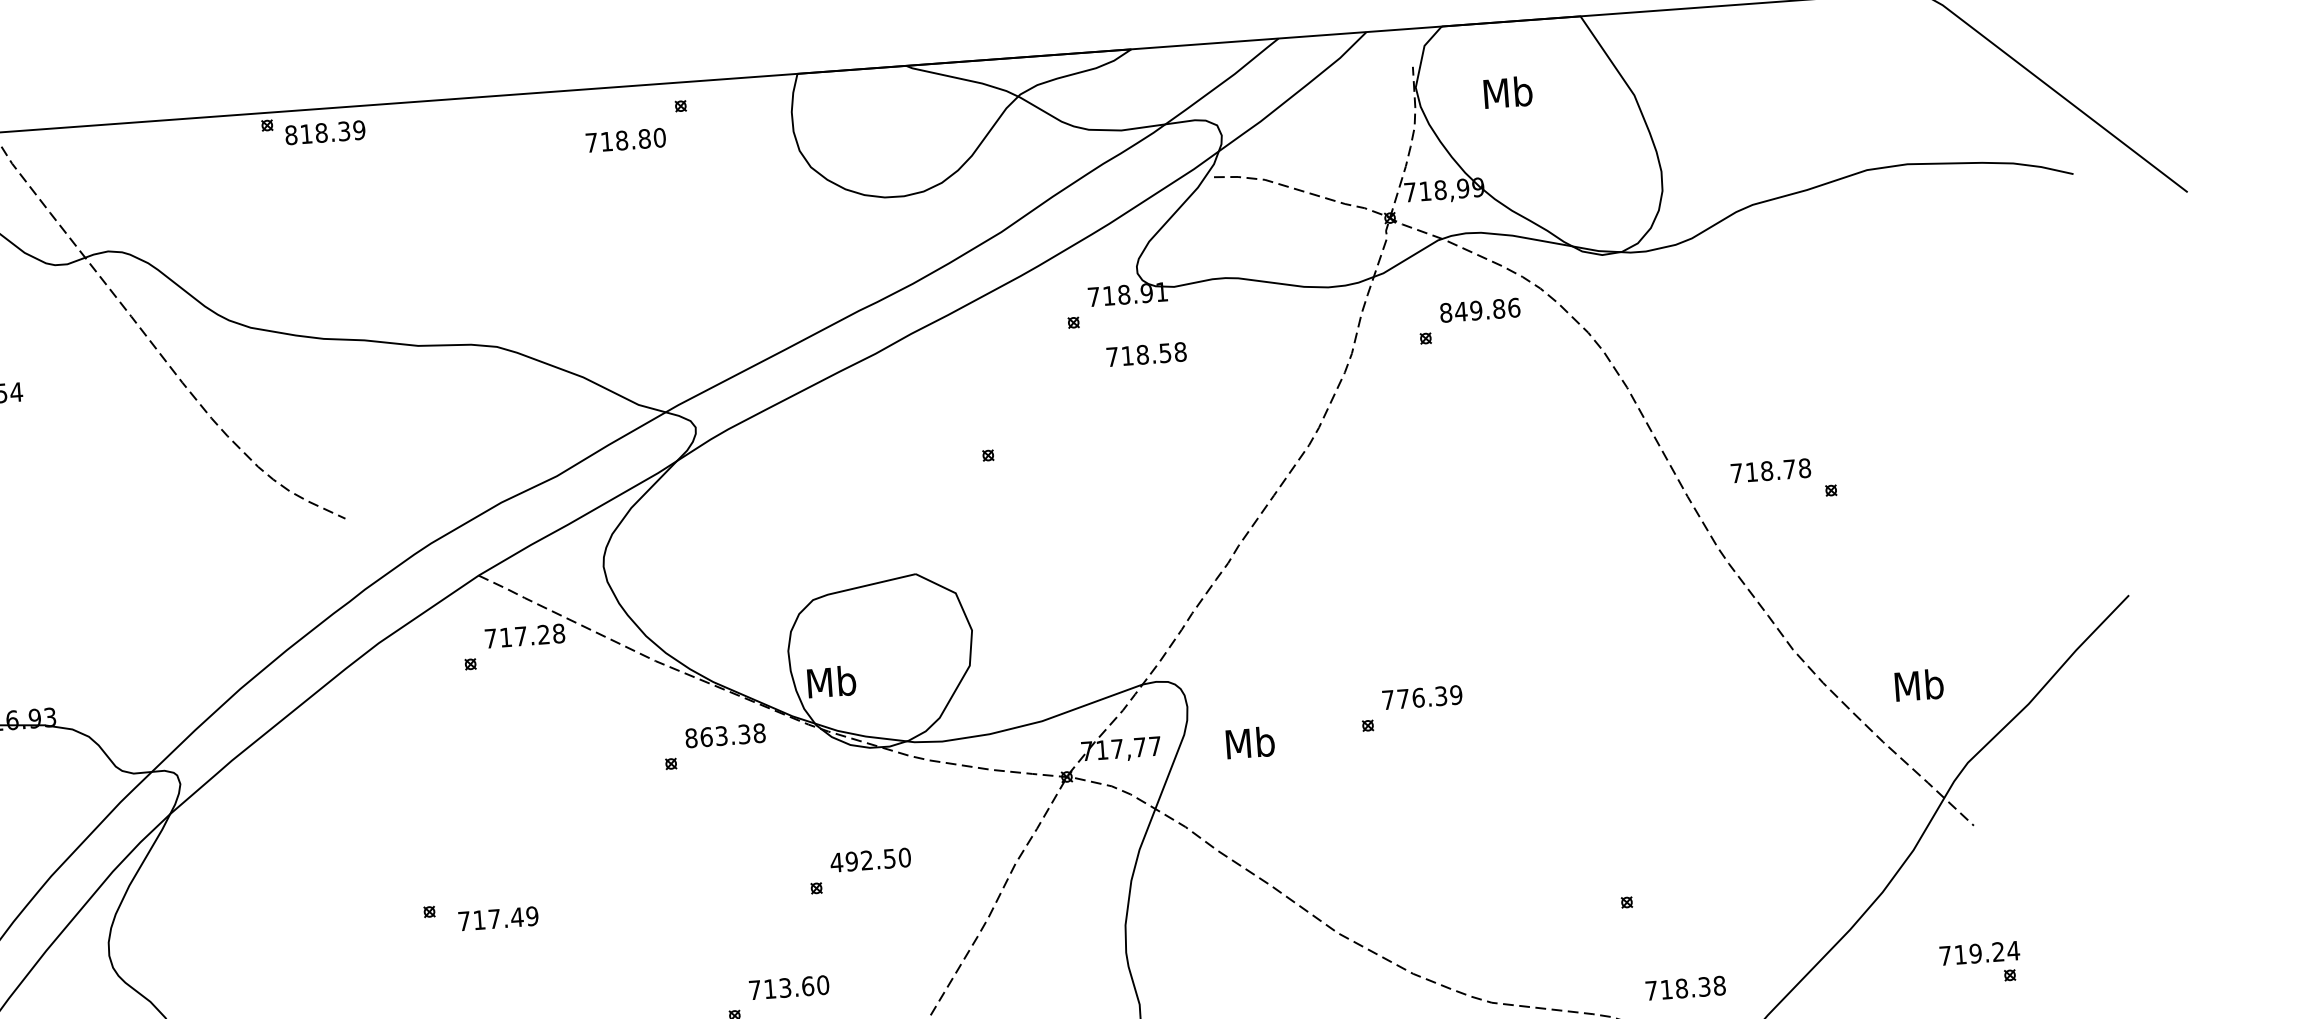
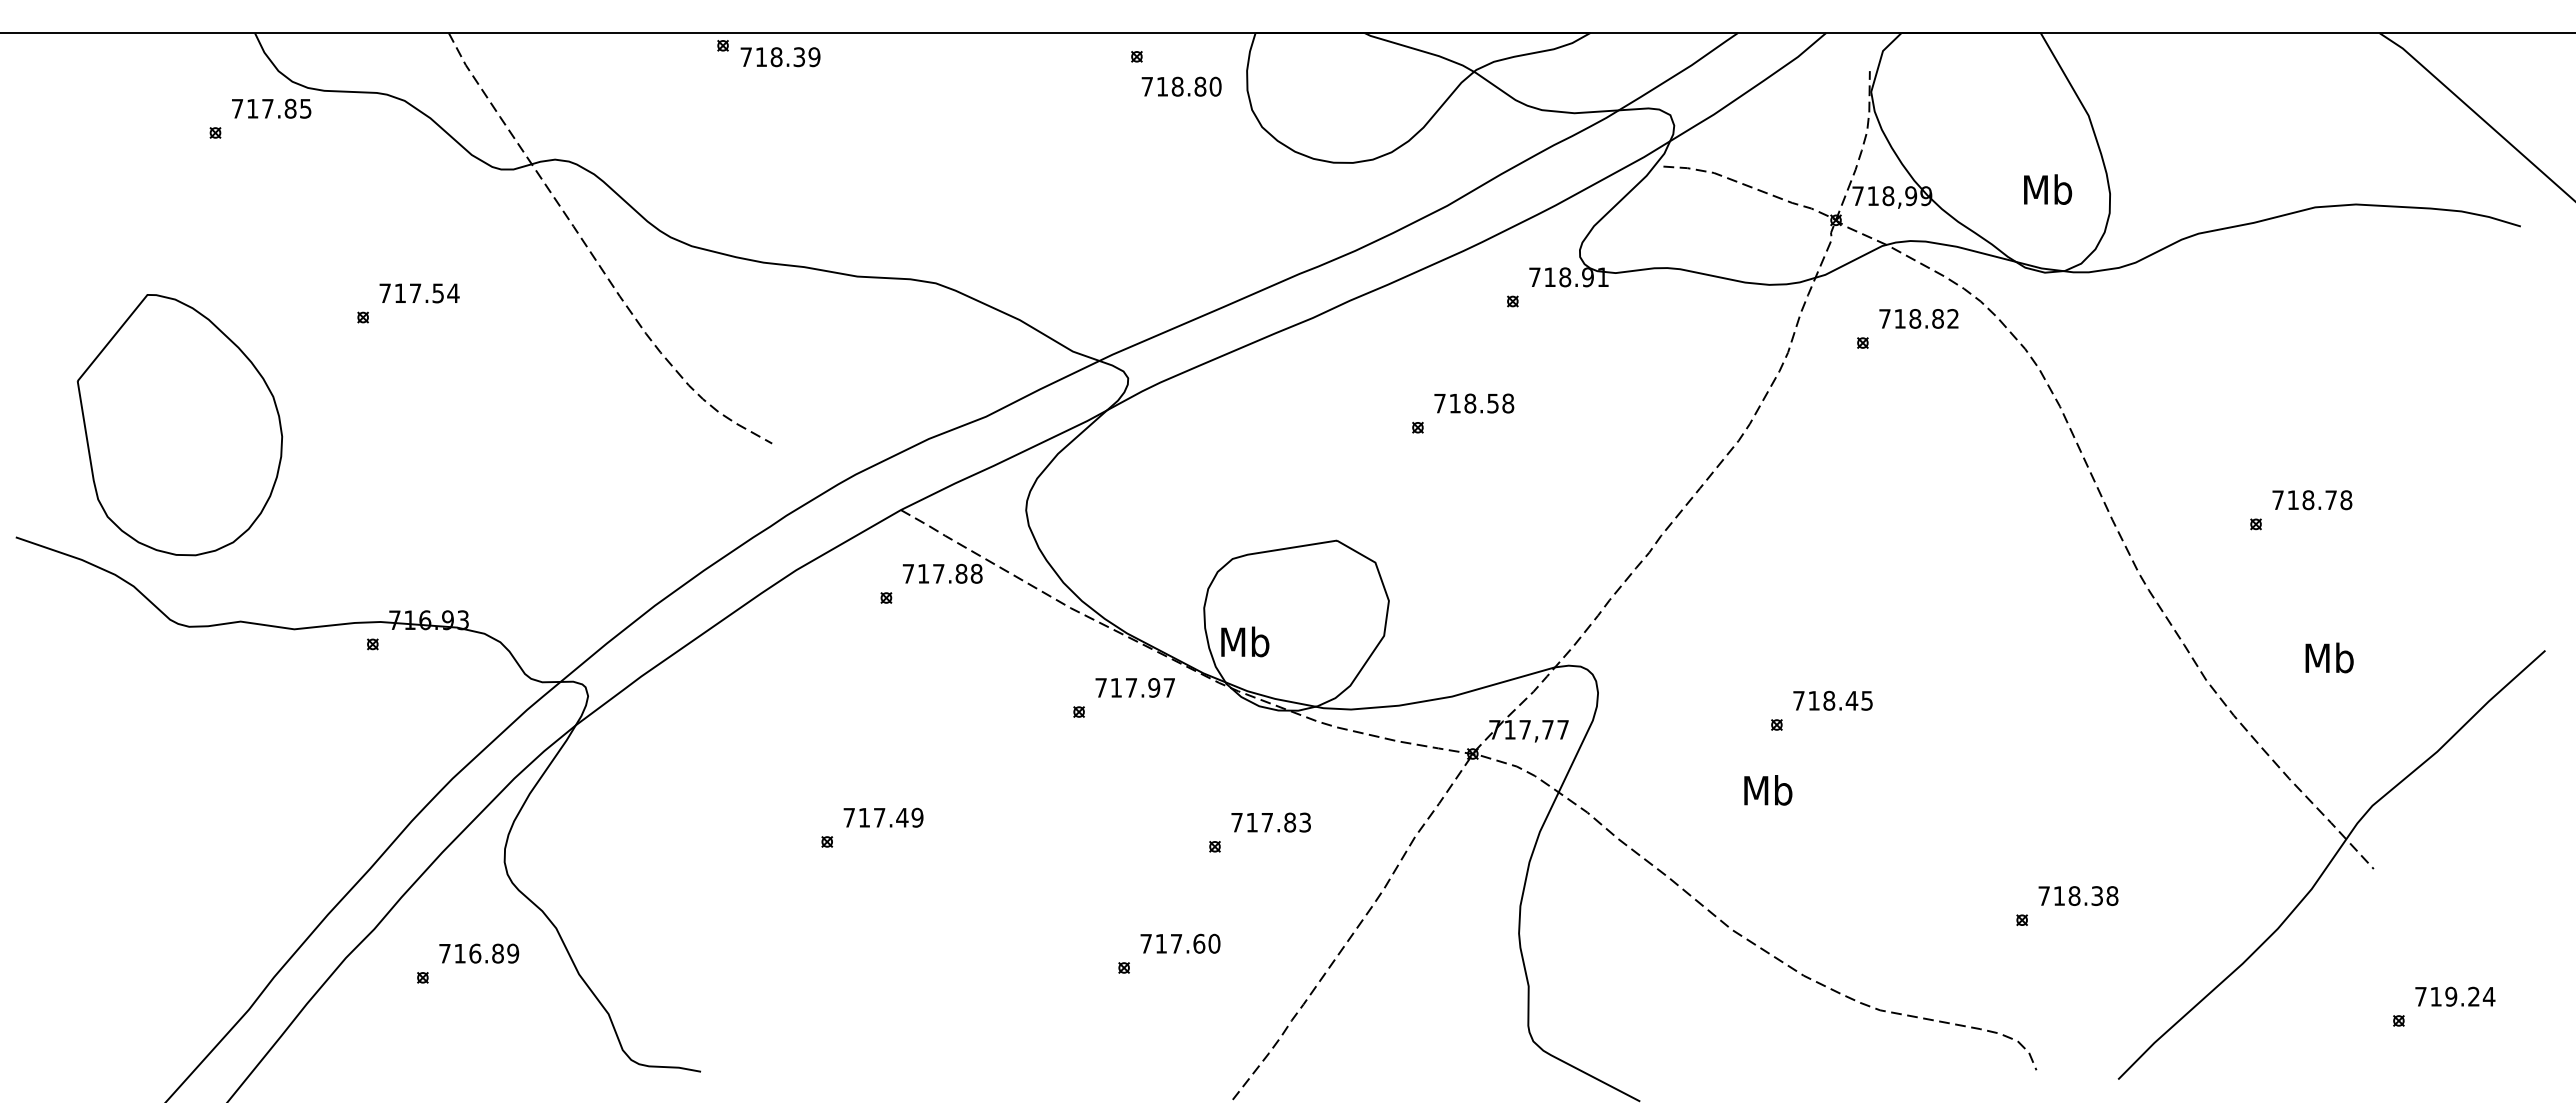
text: (1508, 92) -> (2048, 189), moved
text: (291, 135) -> (746, 57), 818.39 -> 718.39
text: (625, 140) -> (1181, 86), moved
text: (1480, 309) -> (1919, 318), 849.86 -> 718.82
text: (1146, 354) -> (1474, 403), moved
text: (1771, 471) -> (2312, 500), moved
text: (543, 634) -> (961, 573), 717.28 -> 717.88
text: (1919, 684) -> (2329, 657), moved
text: (1429, 696) -> (1840, 700), 776.39 -> 718.45
text: (725, 735) -> (1135, 687), 863.38 -> 717.97
text: (1250, 742) -> (1768, 790), moved
text: (870, 860) -> (1270, 822), 492.50 -> 717.83
text: (498, 918) -> (883, 817), moved
text: (1979, 953) -> (2455, 996), moved
text: (785, 987) -> (1176, 943), 713.60 -> 717.60
text: (1685, 987) -> (2078, 895), moved

